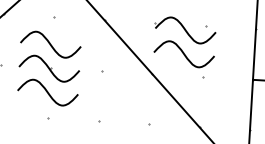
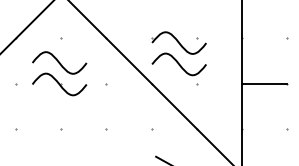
curve: (47, 92) -> (59, 105), removed

